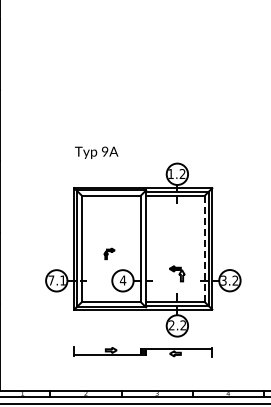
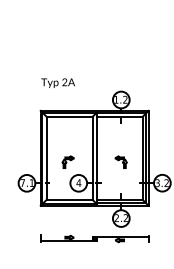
text: (104, 152) -> (64, 82), 9A -> 2A
line: (204, 248) -> (142, 158), dashed -> solid
part: (109, 253) -> (68, 161), size x1.43
part: (177, 273) -> (121, 161), moved

